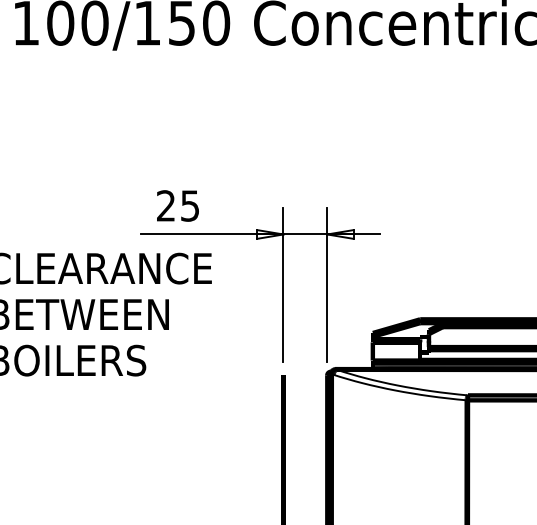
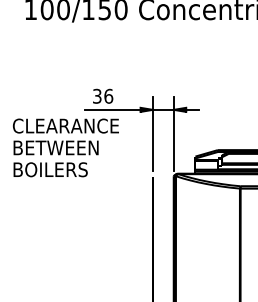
text: (179, 204) -> (103, 95), 25 -> 36

